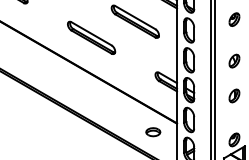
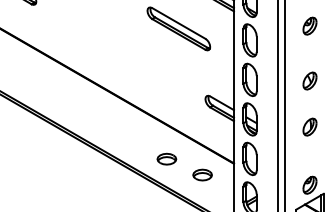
part: (91, 37) -> (120, 49), removed
part: (126, 120) -> (167, 159), added

